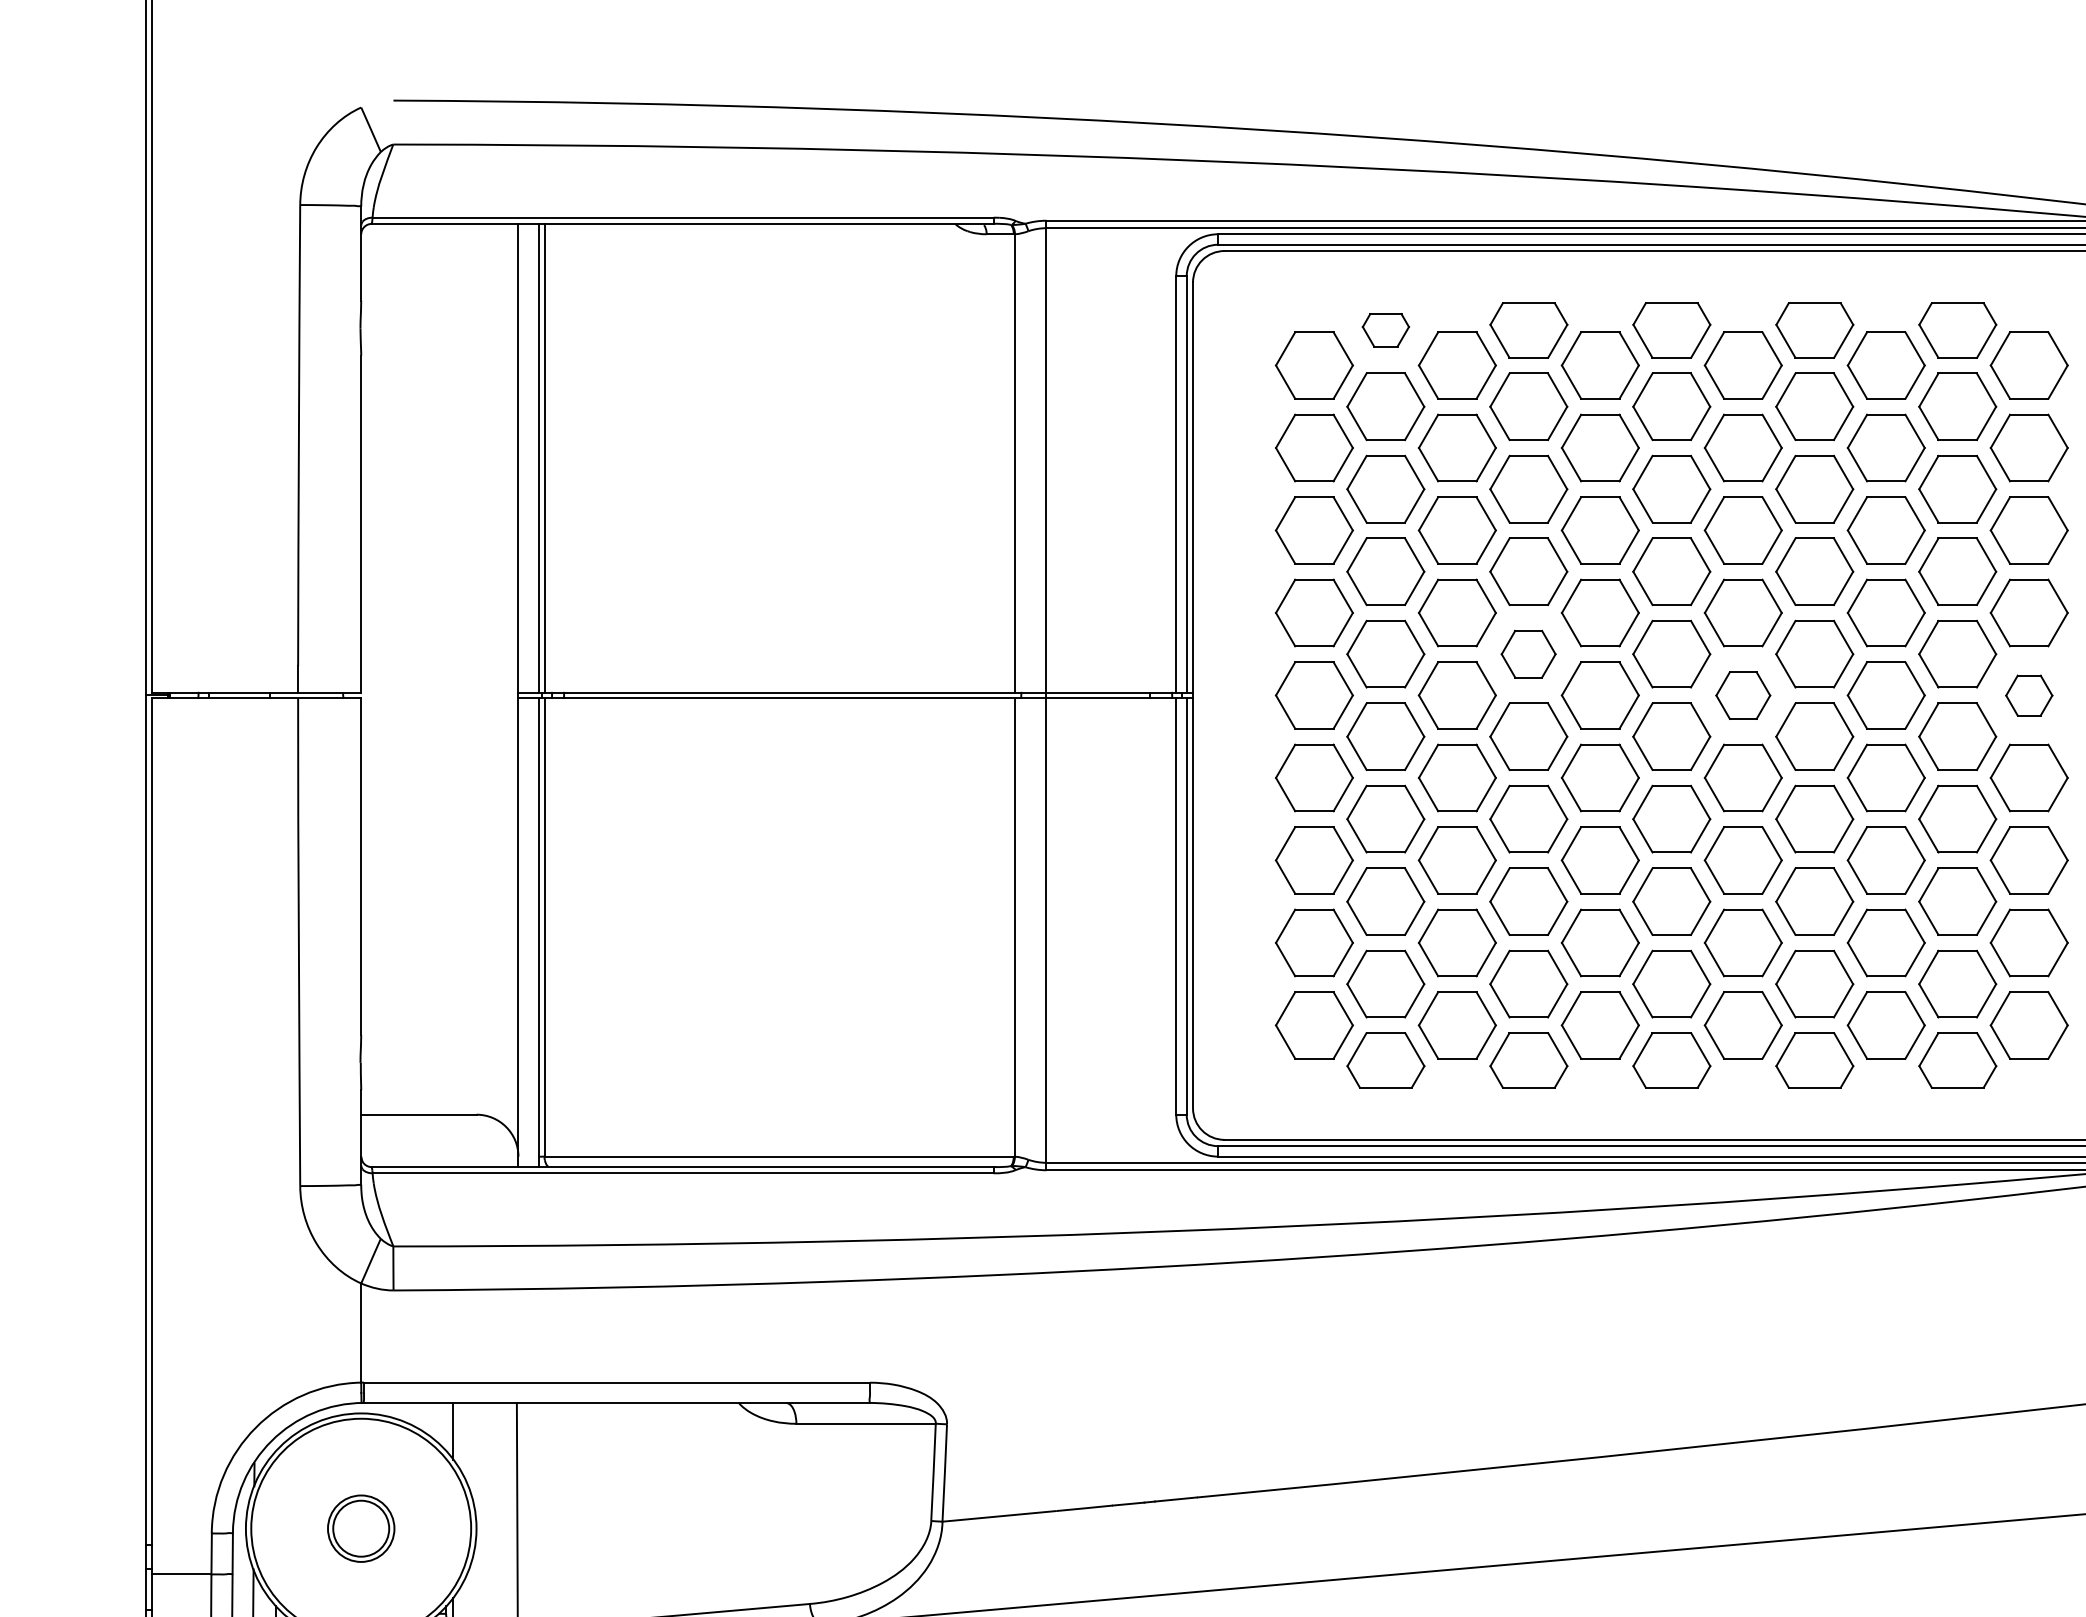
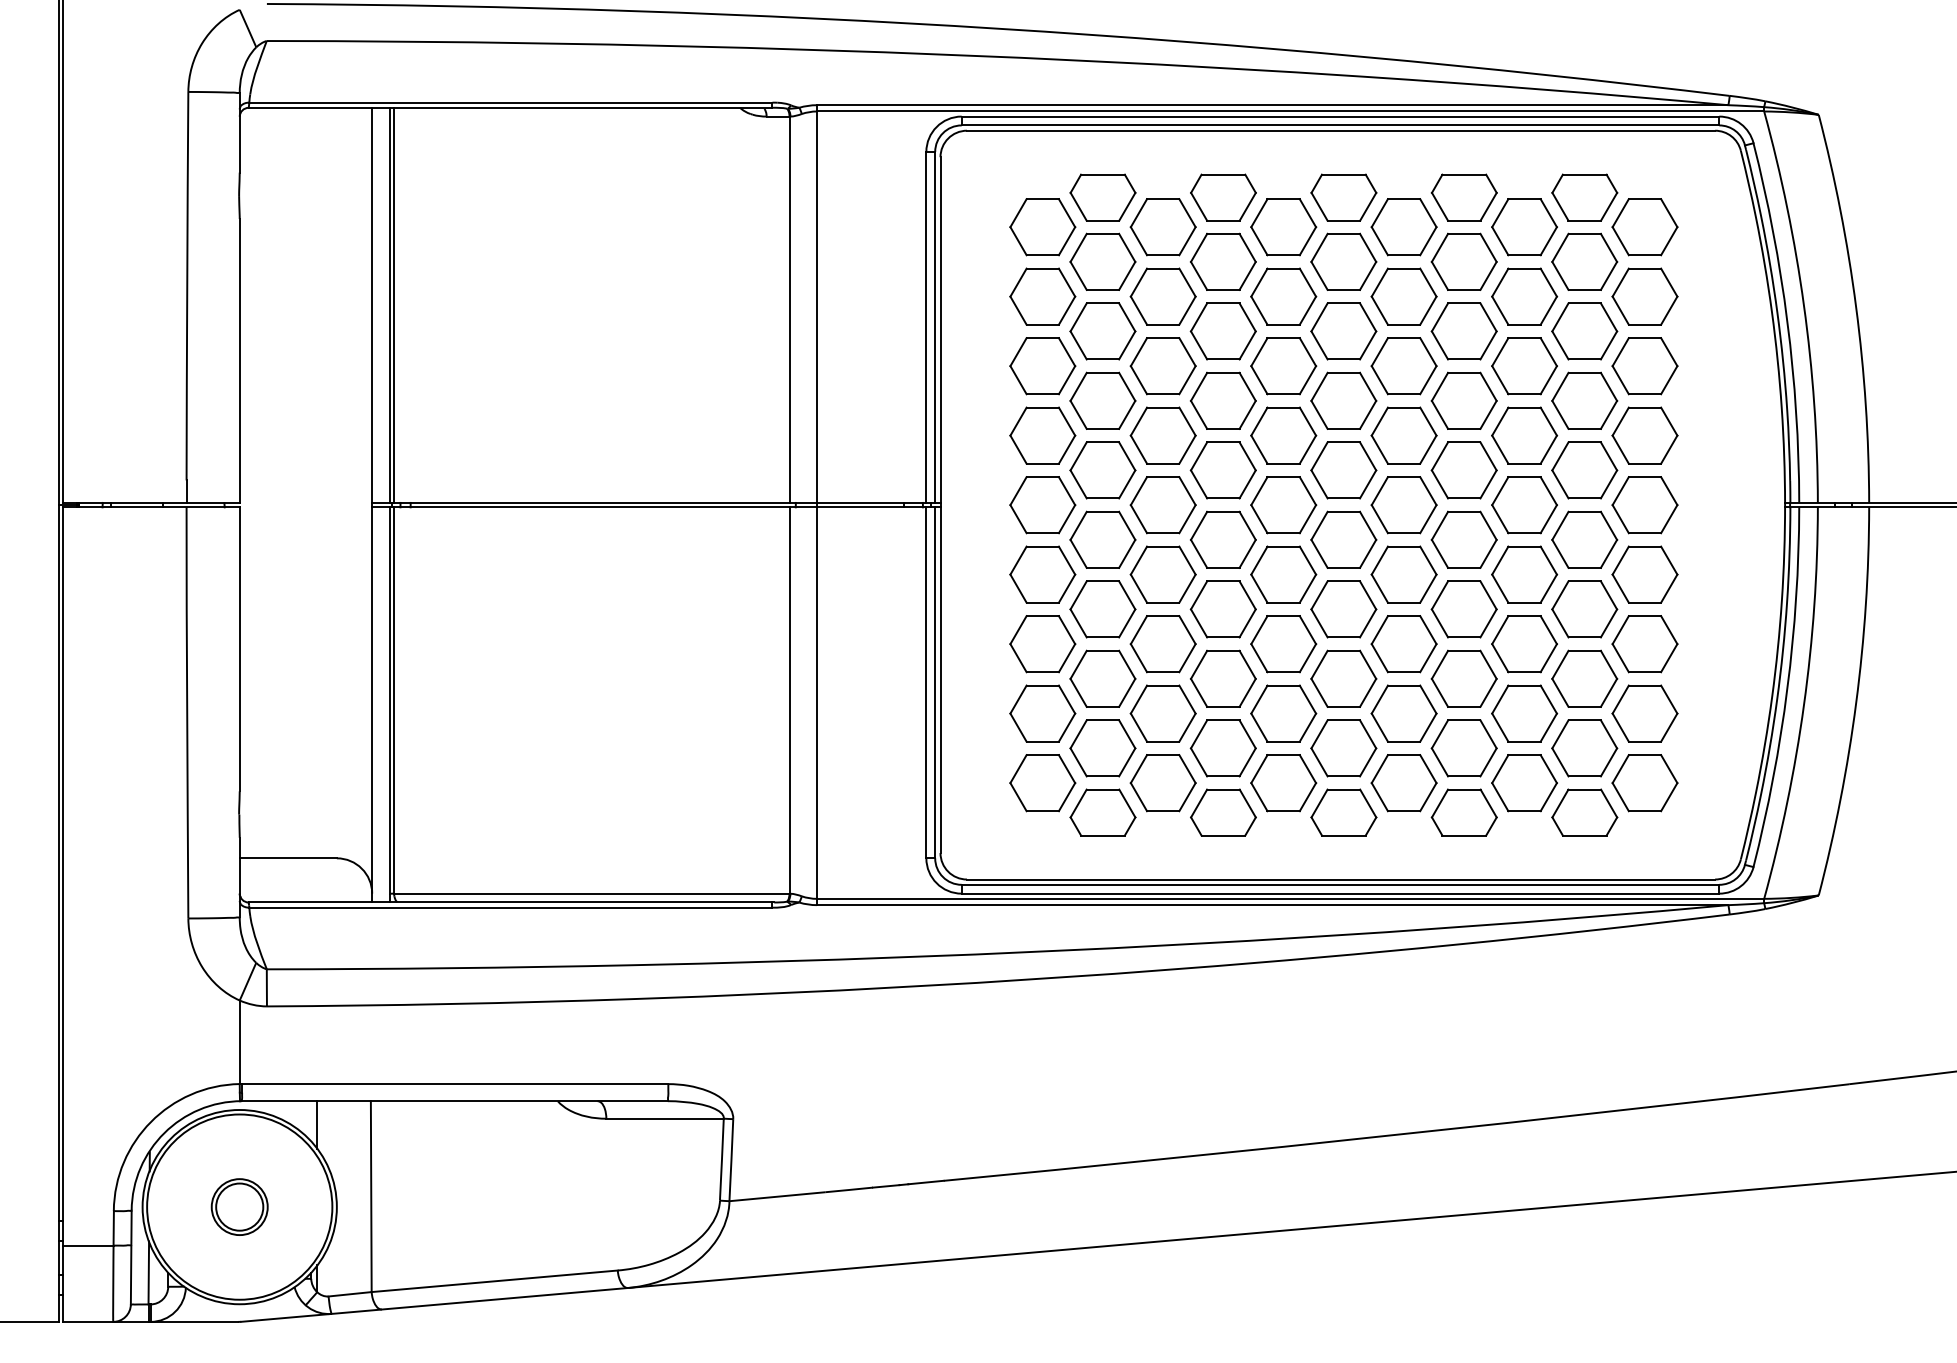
part: (1385, 330) -> (1102, 197), size x1.67
part: (1527, 654) -> (1222, 470), size x1.43
part: (1742, 695) -> (1403, 505), size x1.43
part: (2028, 695) -> (1644, 505), size x1.67

